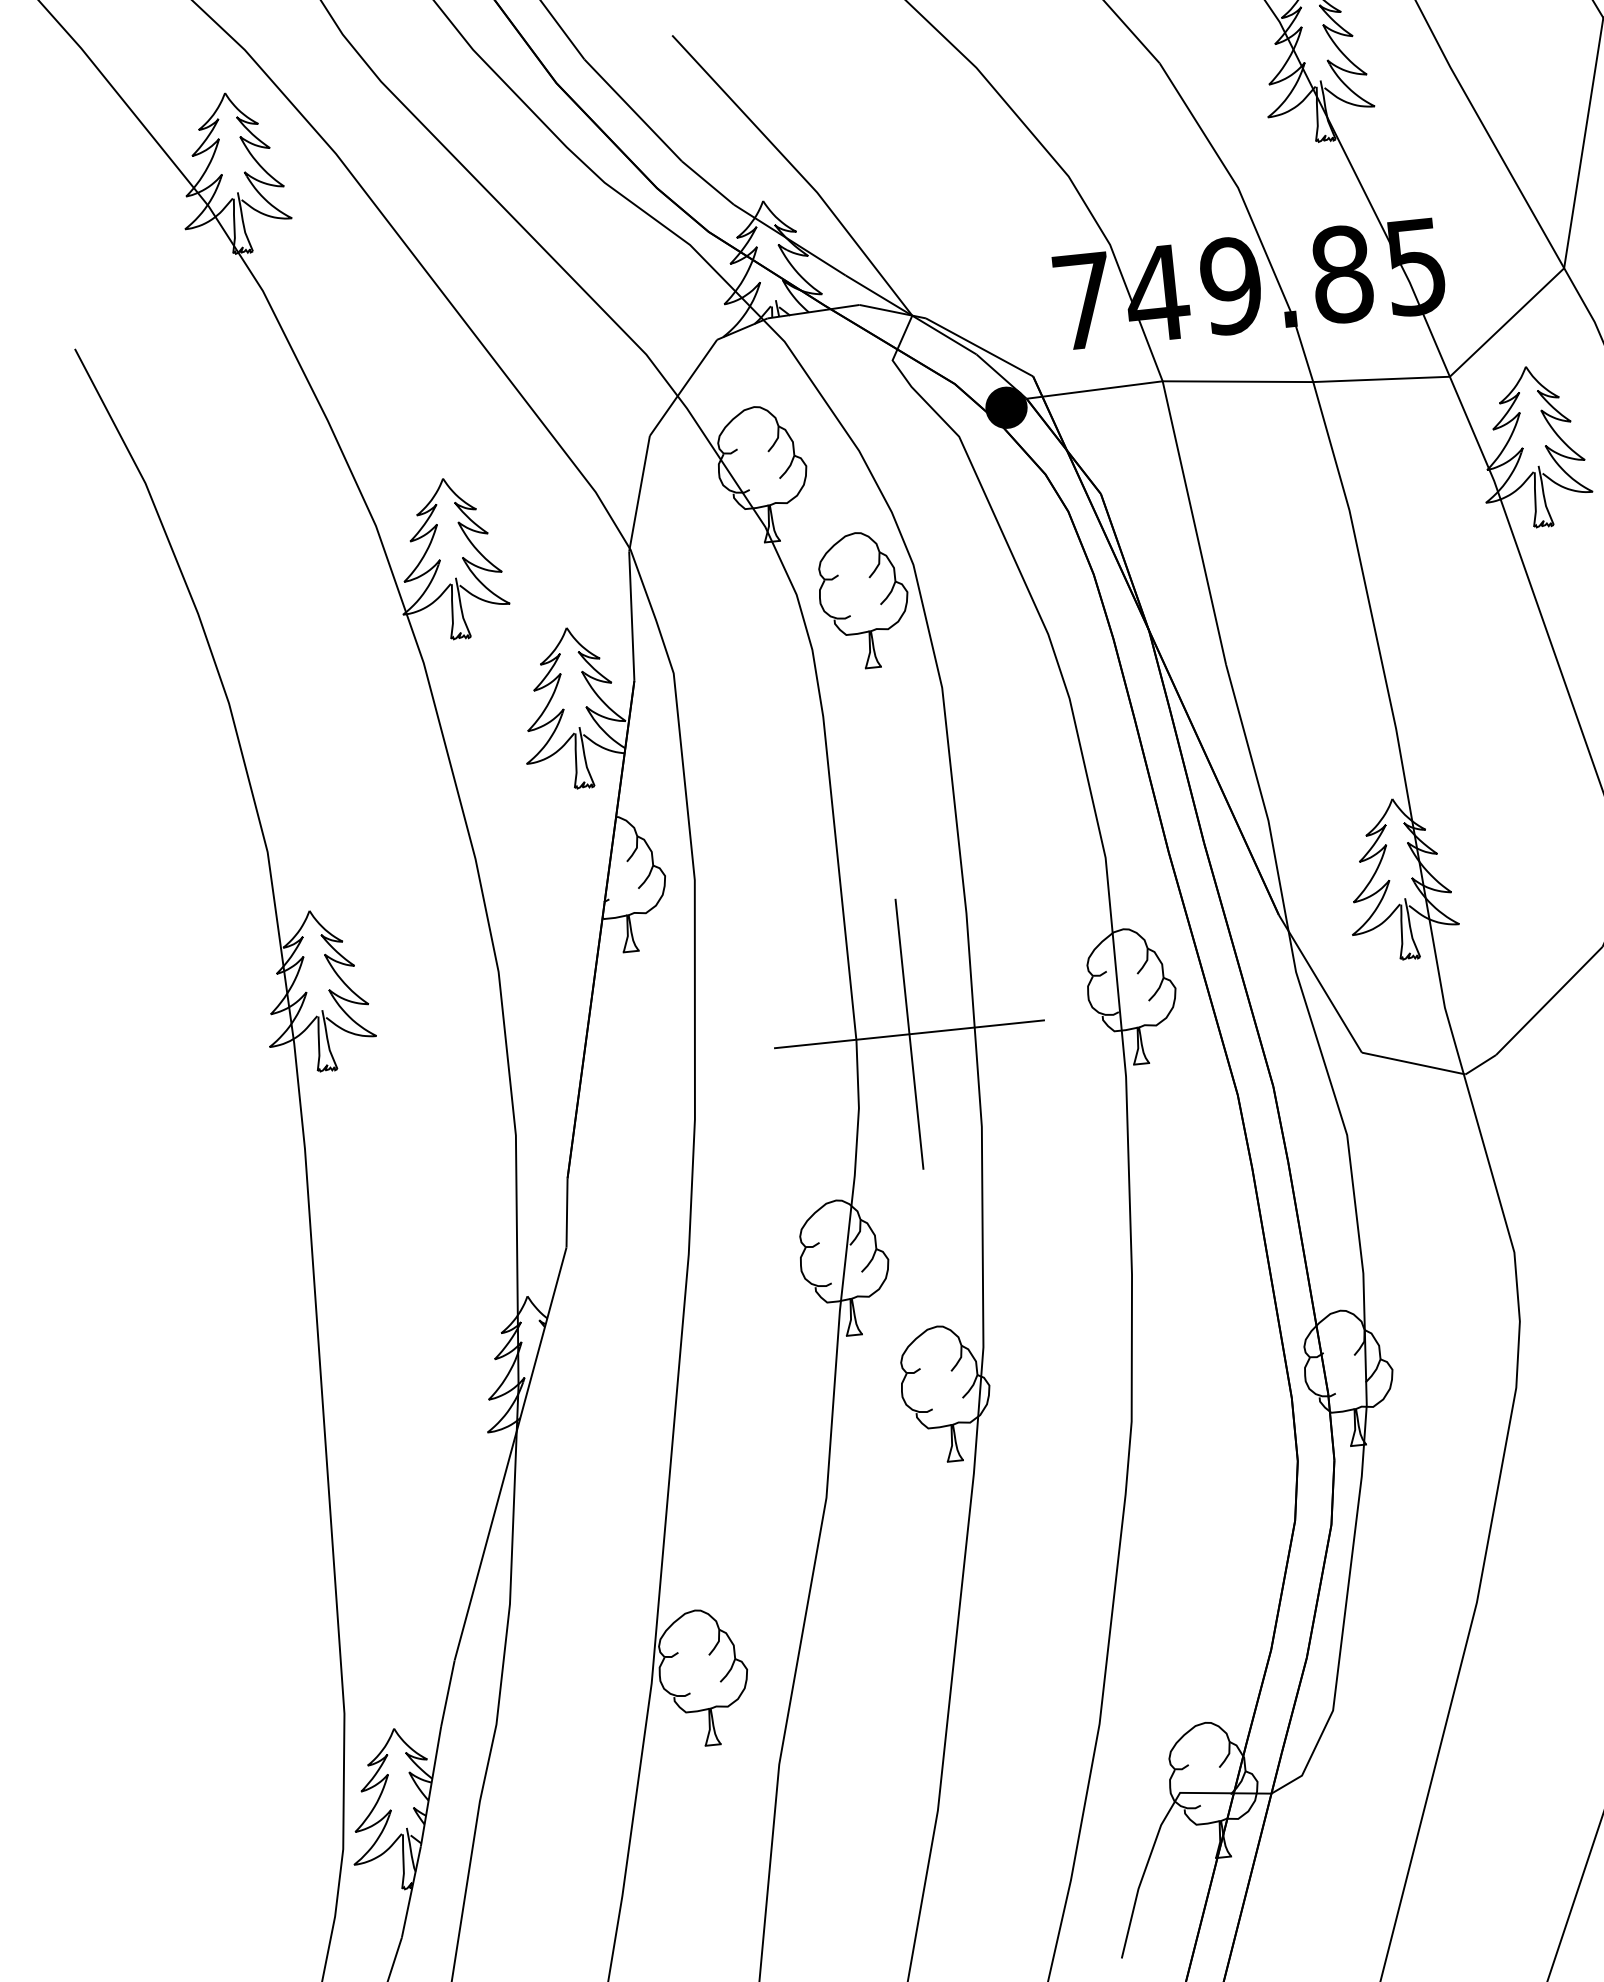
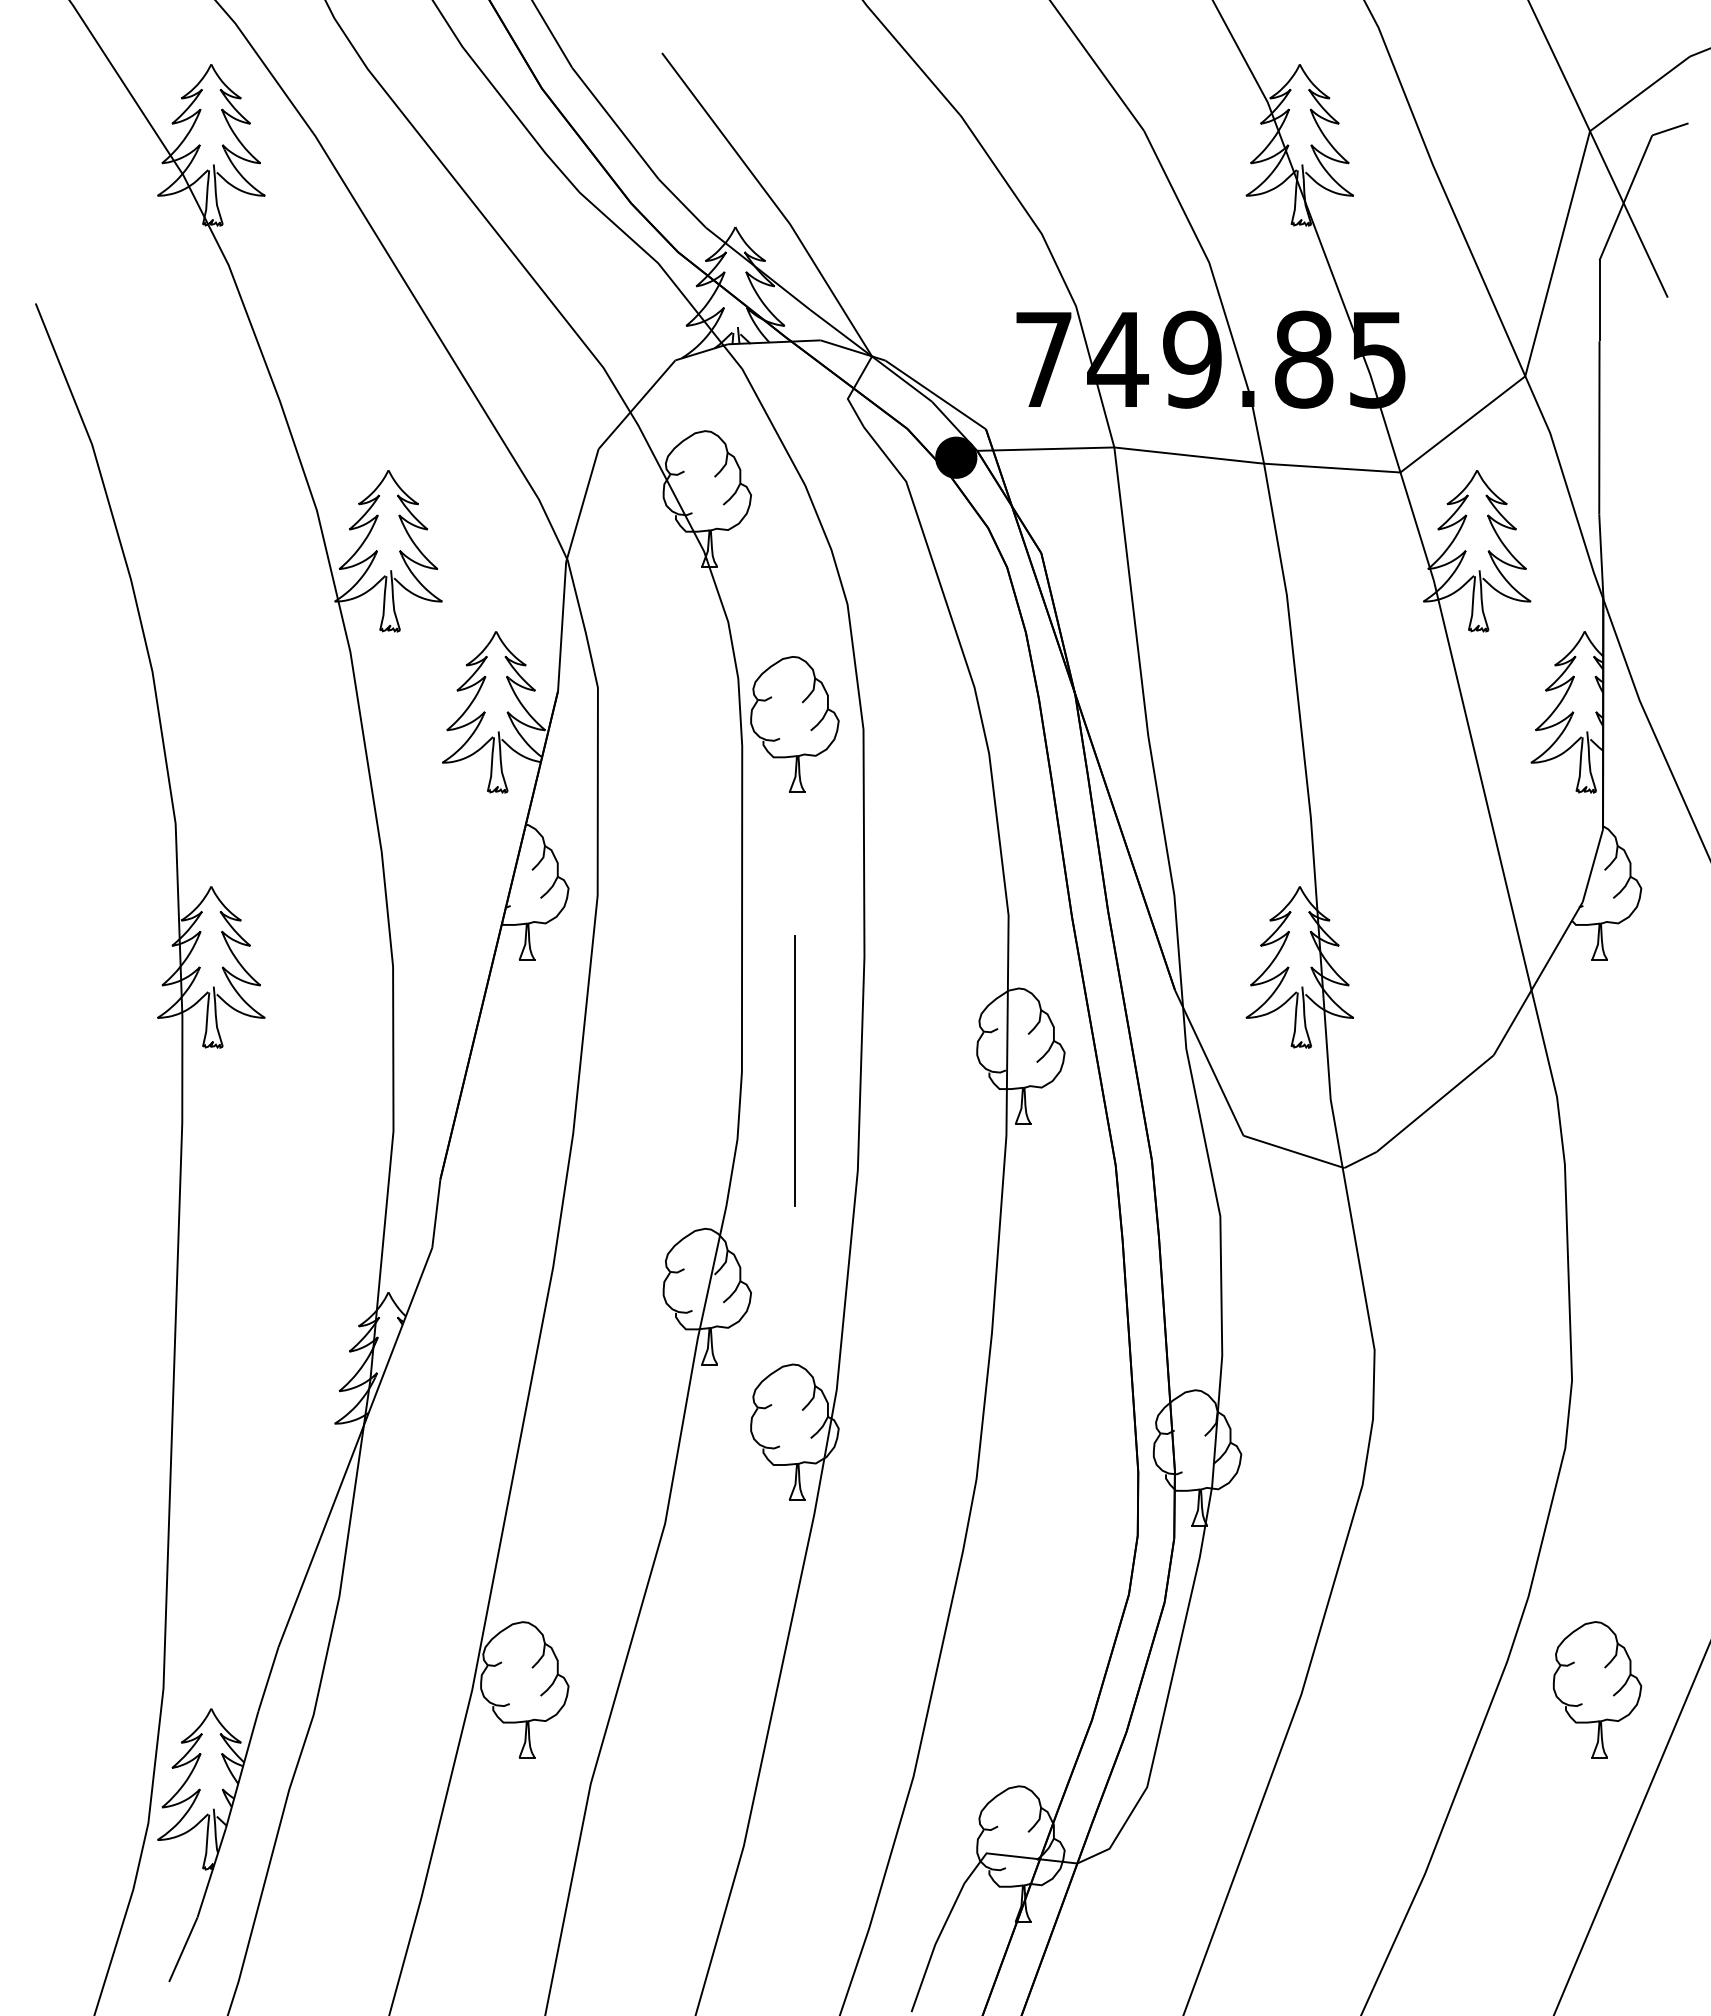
part: (863, 600) -> (794, 724), moved
line: (909, 1033) -> (795, 1070), removed

